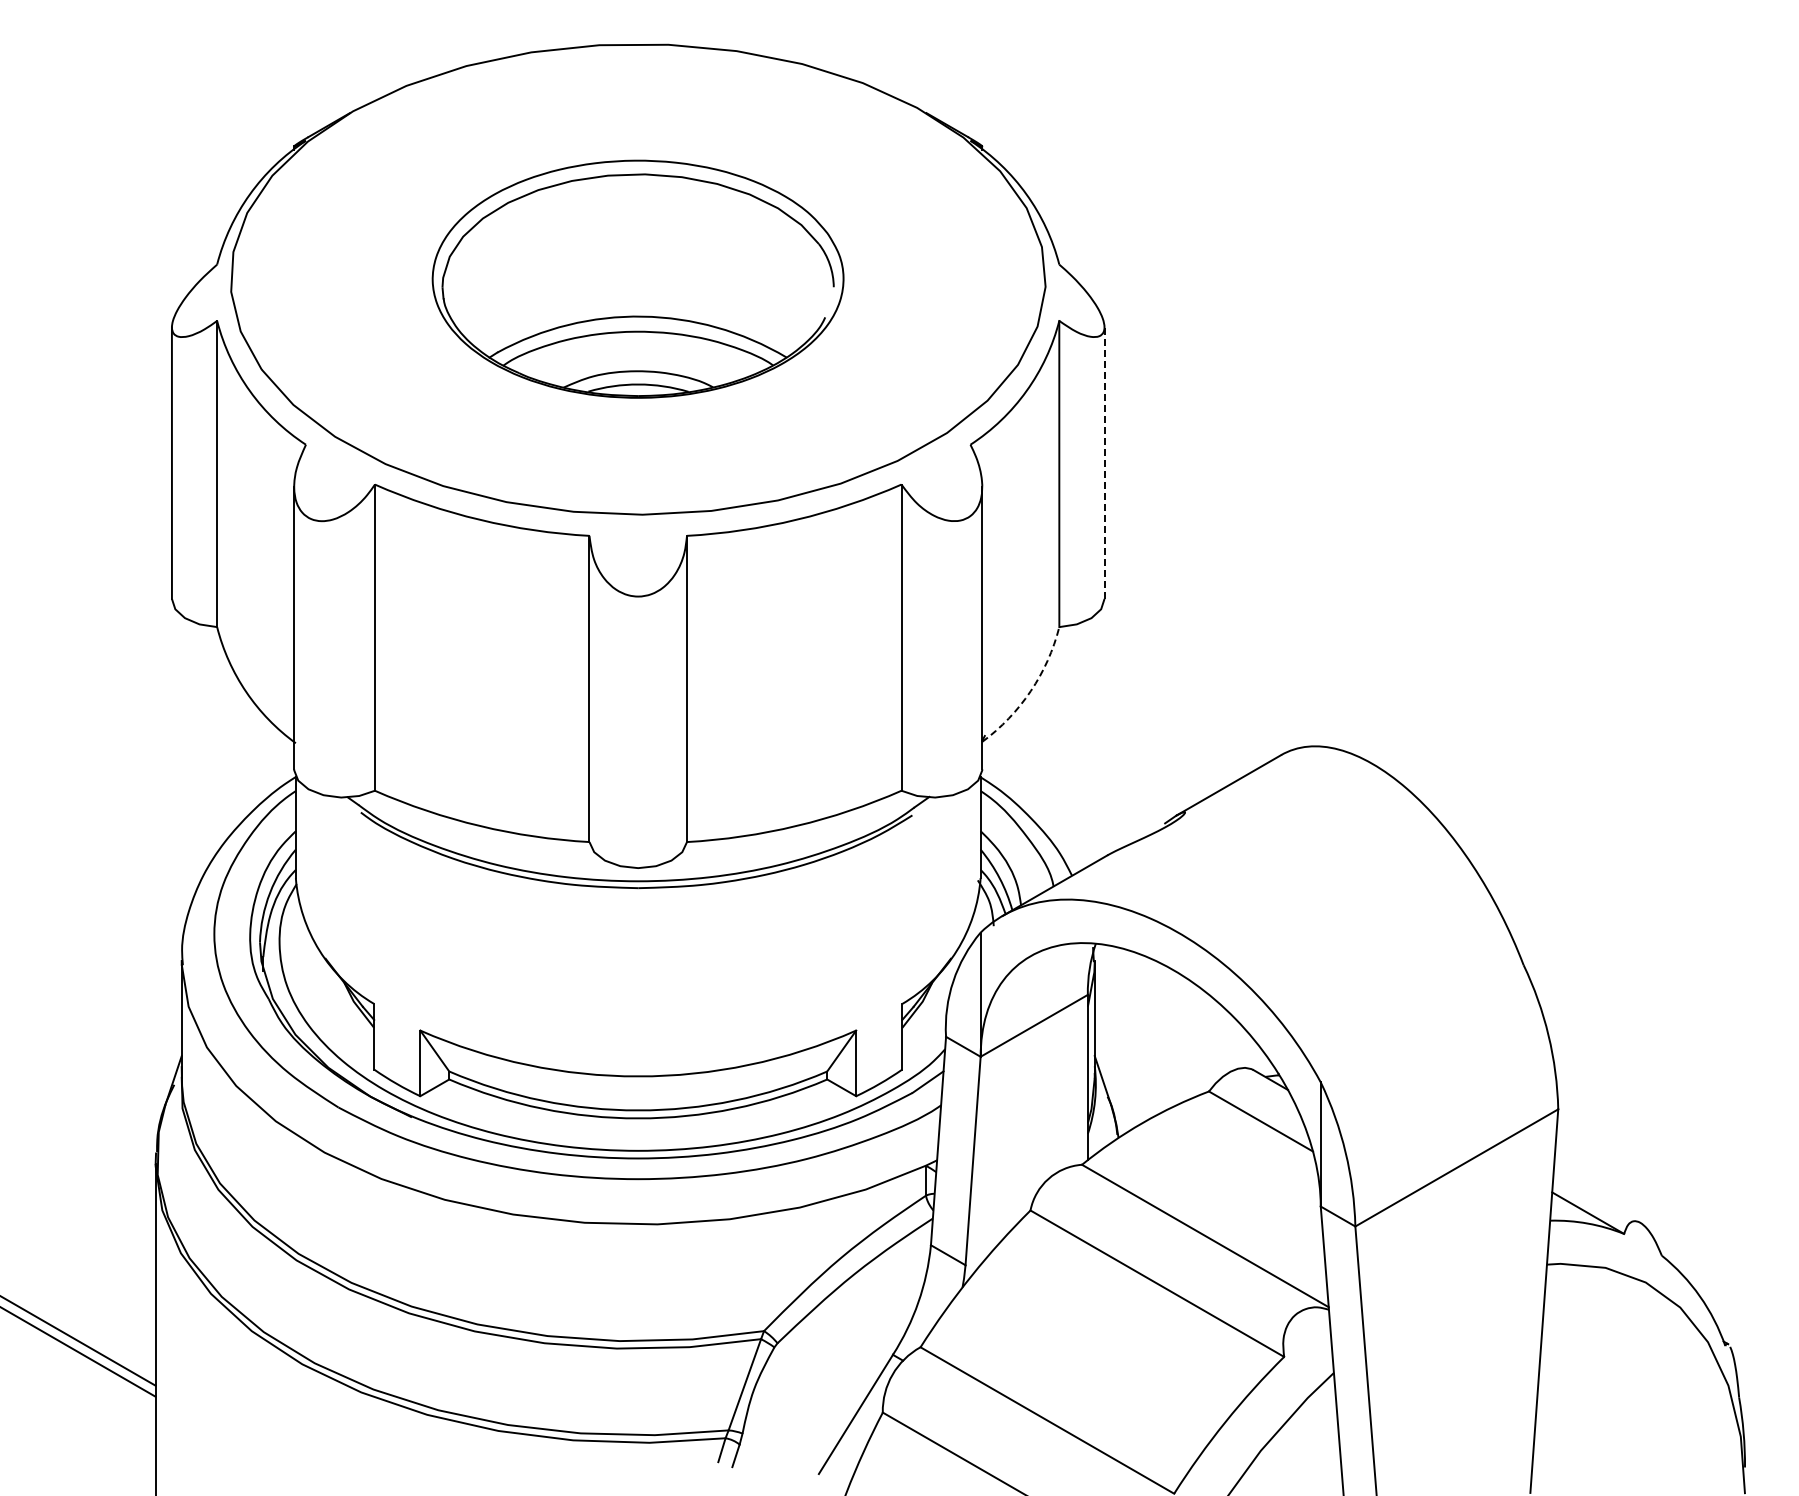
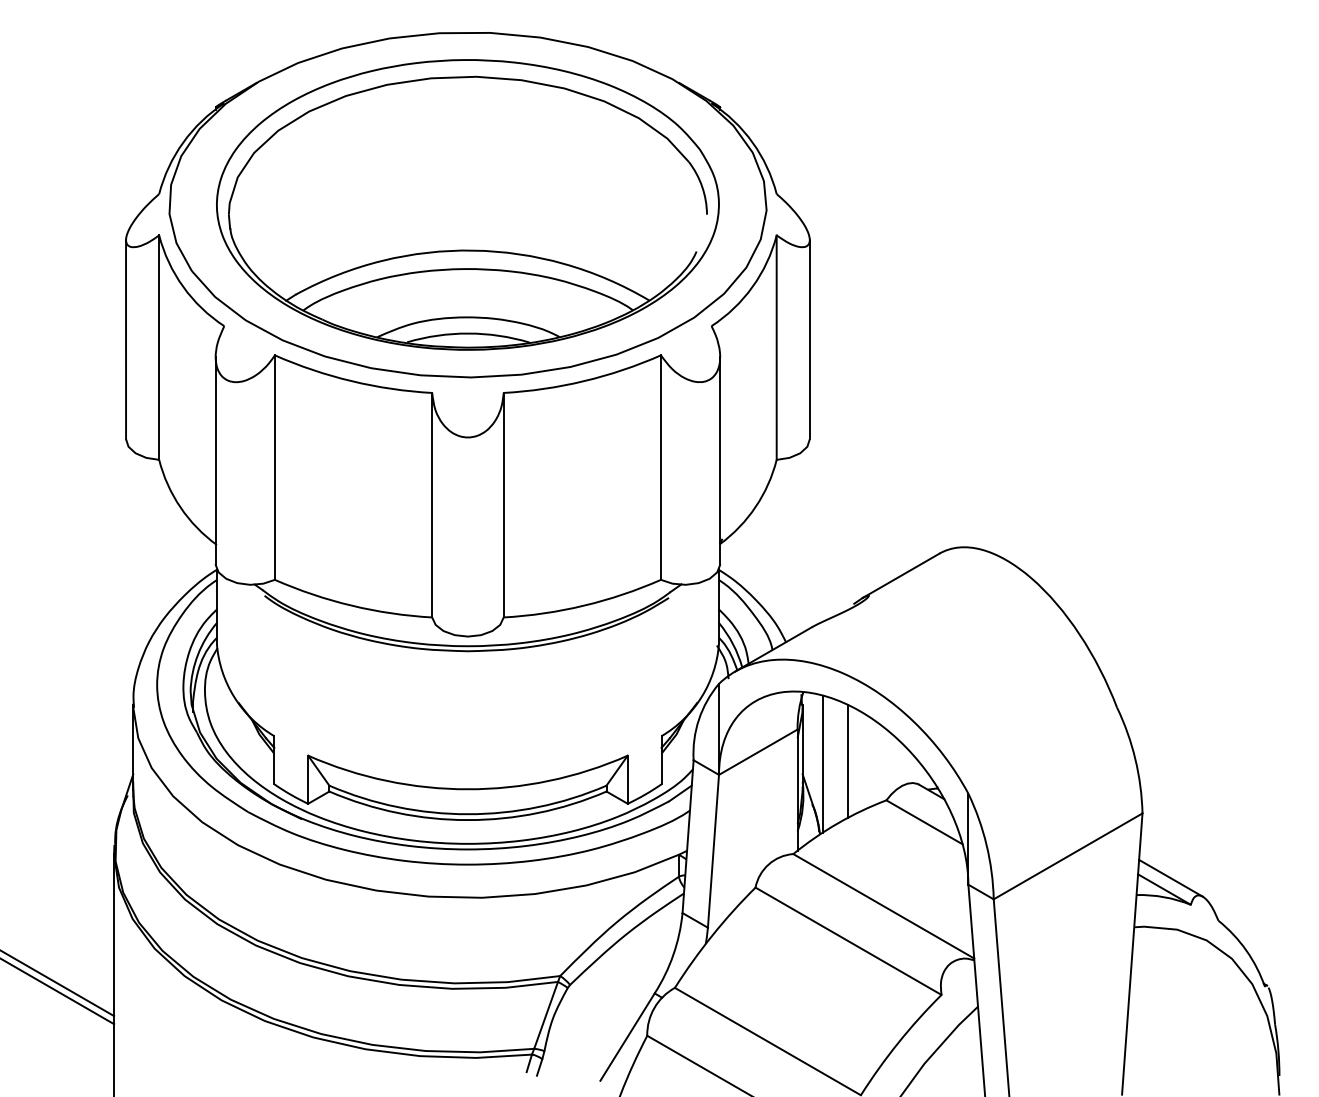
part: (637, 278) -> (467, 204), size x1.67
line: (1104, 463) -> (809, 339), dashed -> solid
arc: (1030, 691) -> (755, 507), dashed -> solid
line: (1157, 1037) -> (848, 760), added
line: (1122, 1041) -> (823, 763), added
line: (1596, 1197) -> (1170, 878), added

